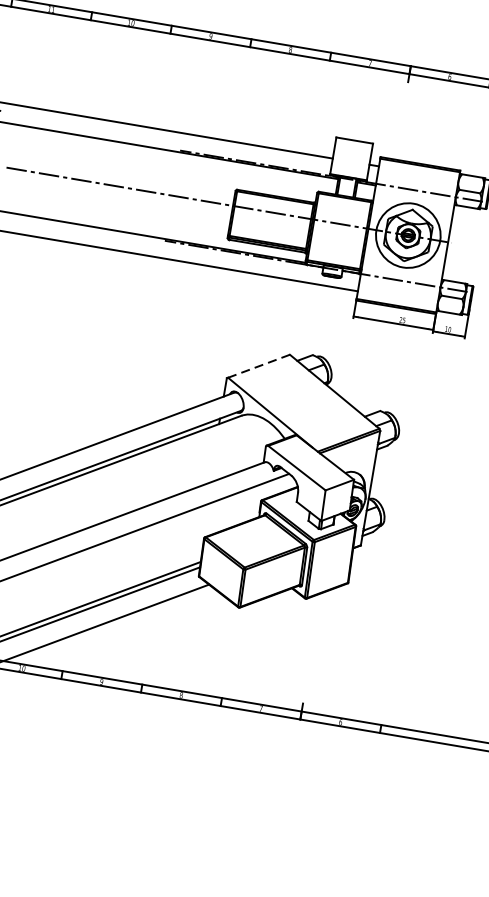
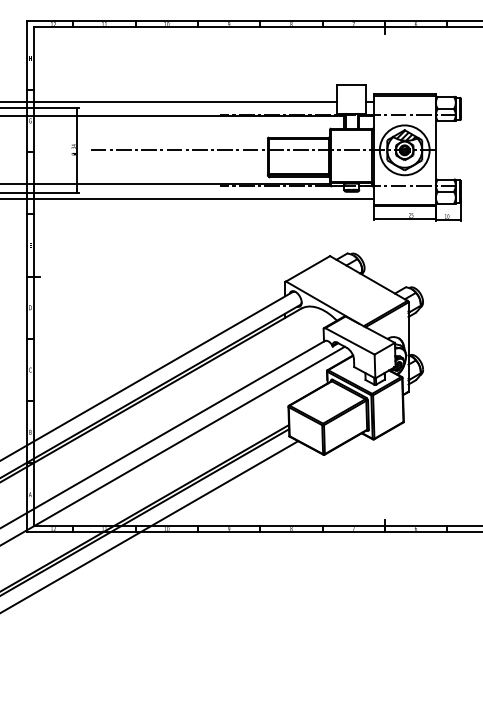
hatch: (411, 216) -> (404, 135), added
line: (258, 366) -> (307, 269), dashed -> solid

